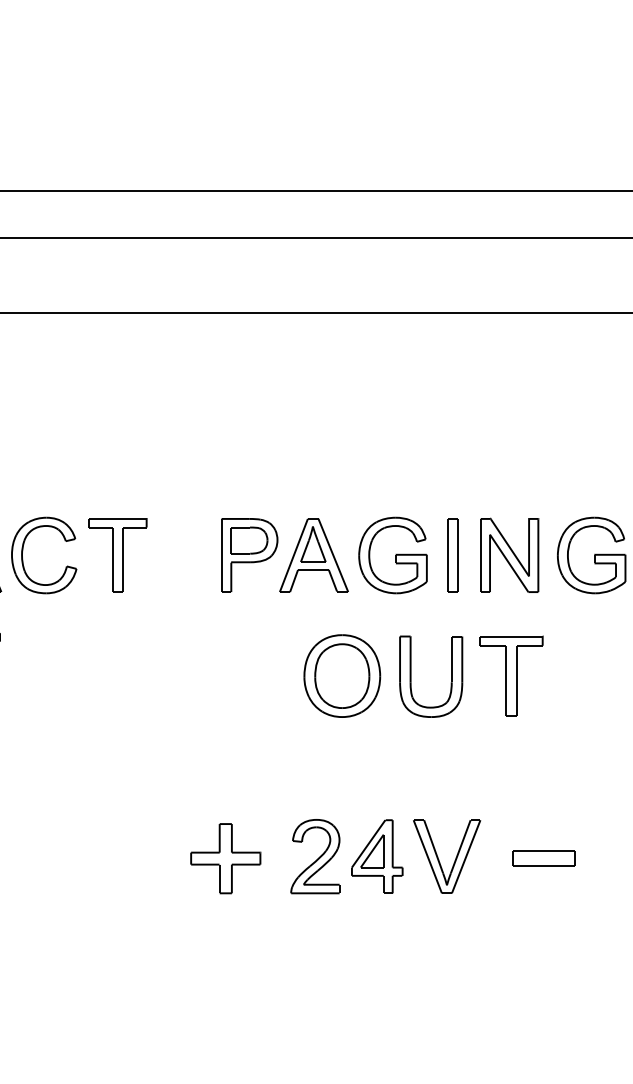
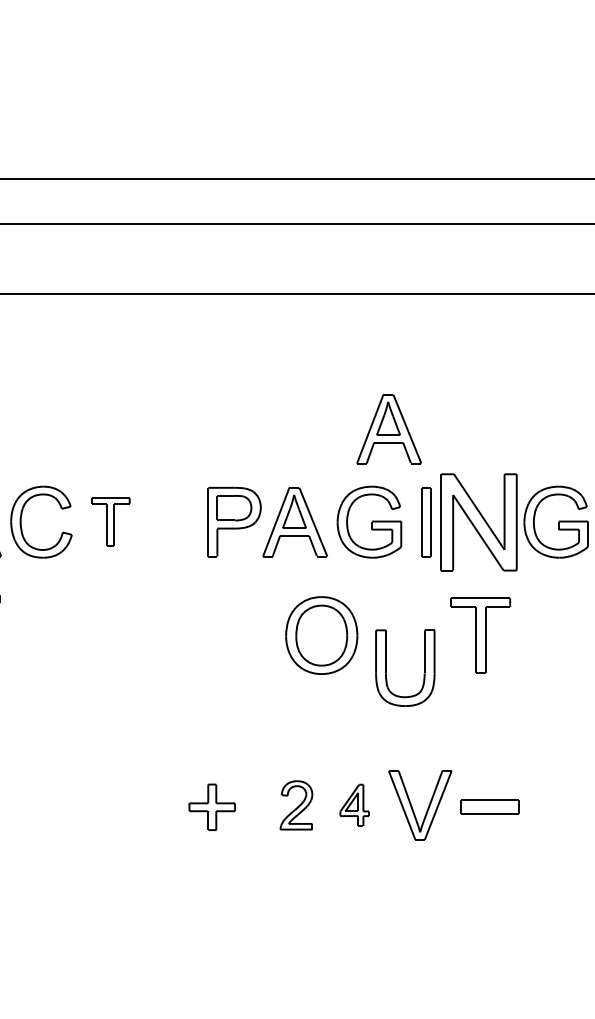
part: (413, 456) -> (388, 429), added
part: (509, 554) -> (478, 521), size x1.4
part: (117, 555) -> (110, 522), size x0.7
part: (450, 682) -> (423, 673), moved
part: (315, 856) -> (296, 805), size x0.7
part: (377, 856) -> (354, 805), size x0.6
part: (225, 858) -> (211, 807), size x0.7
part: (543, 858) -> (489, 807), moved

